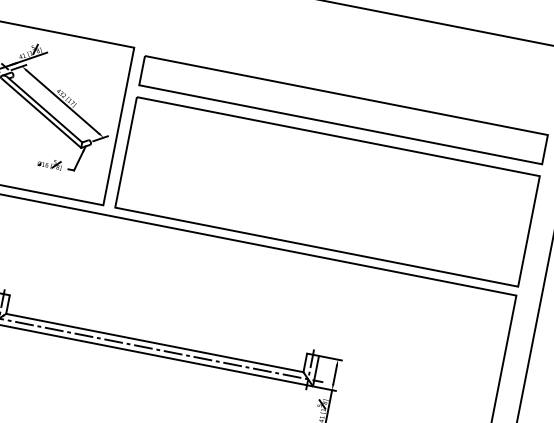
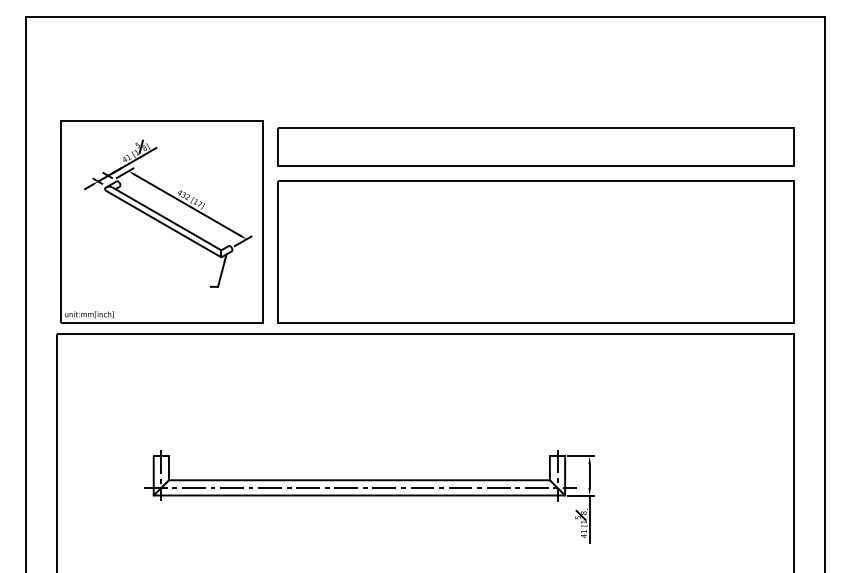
part: (49, 163) -> (186, 284), removed

